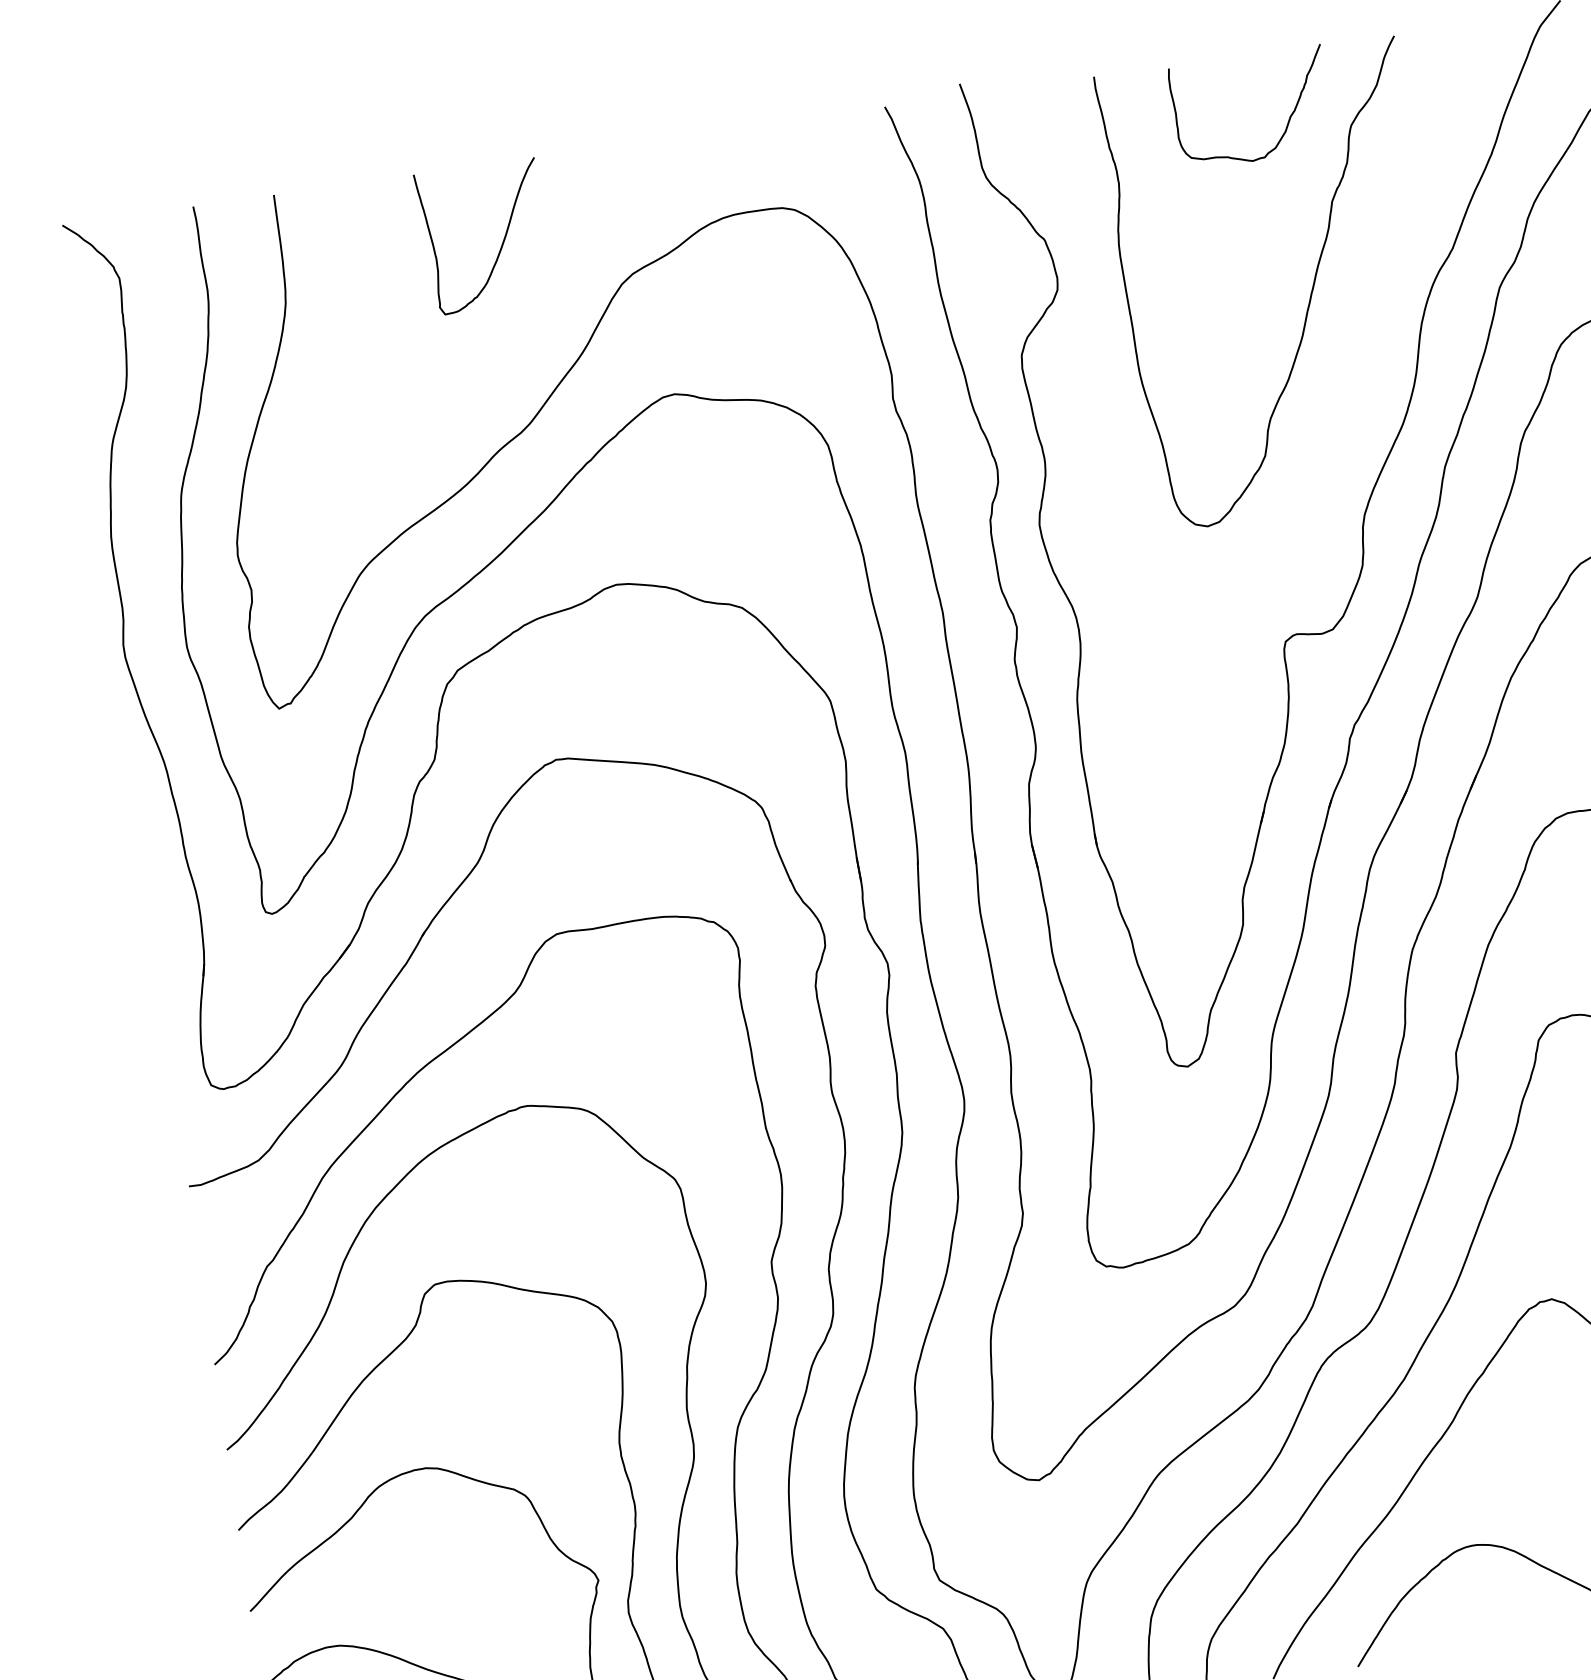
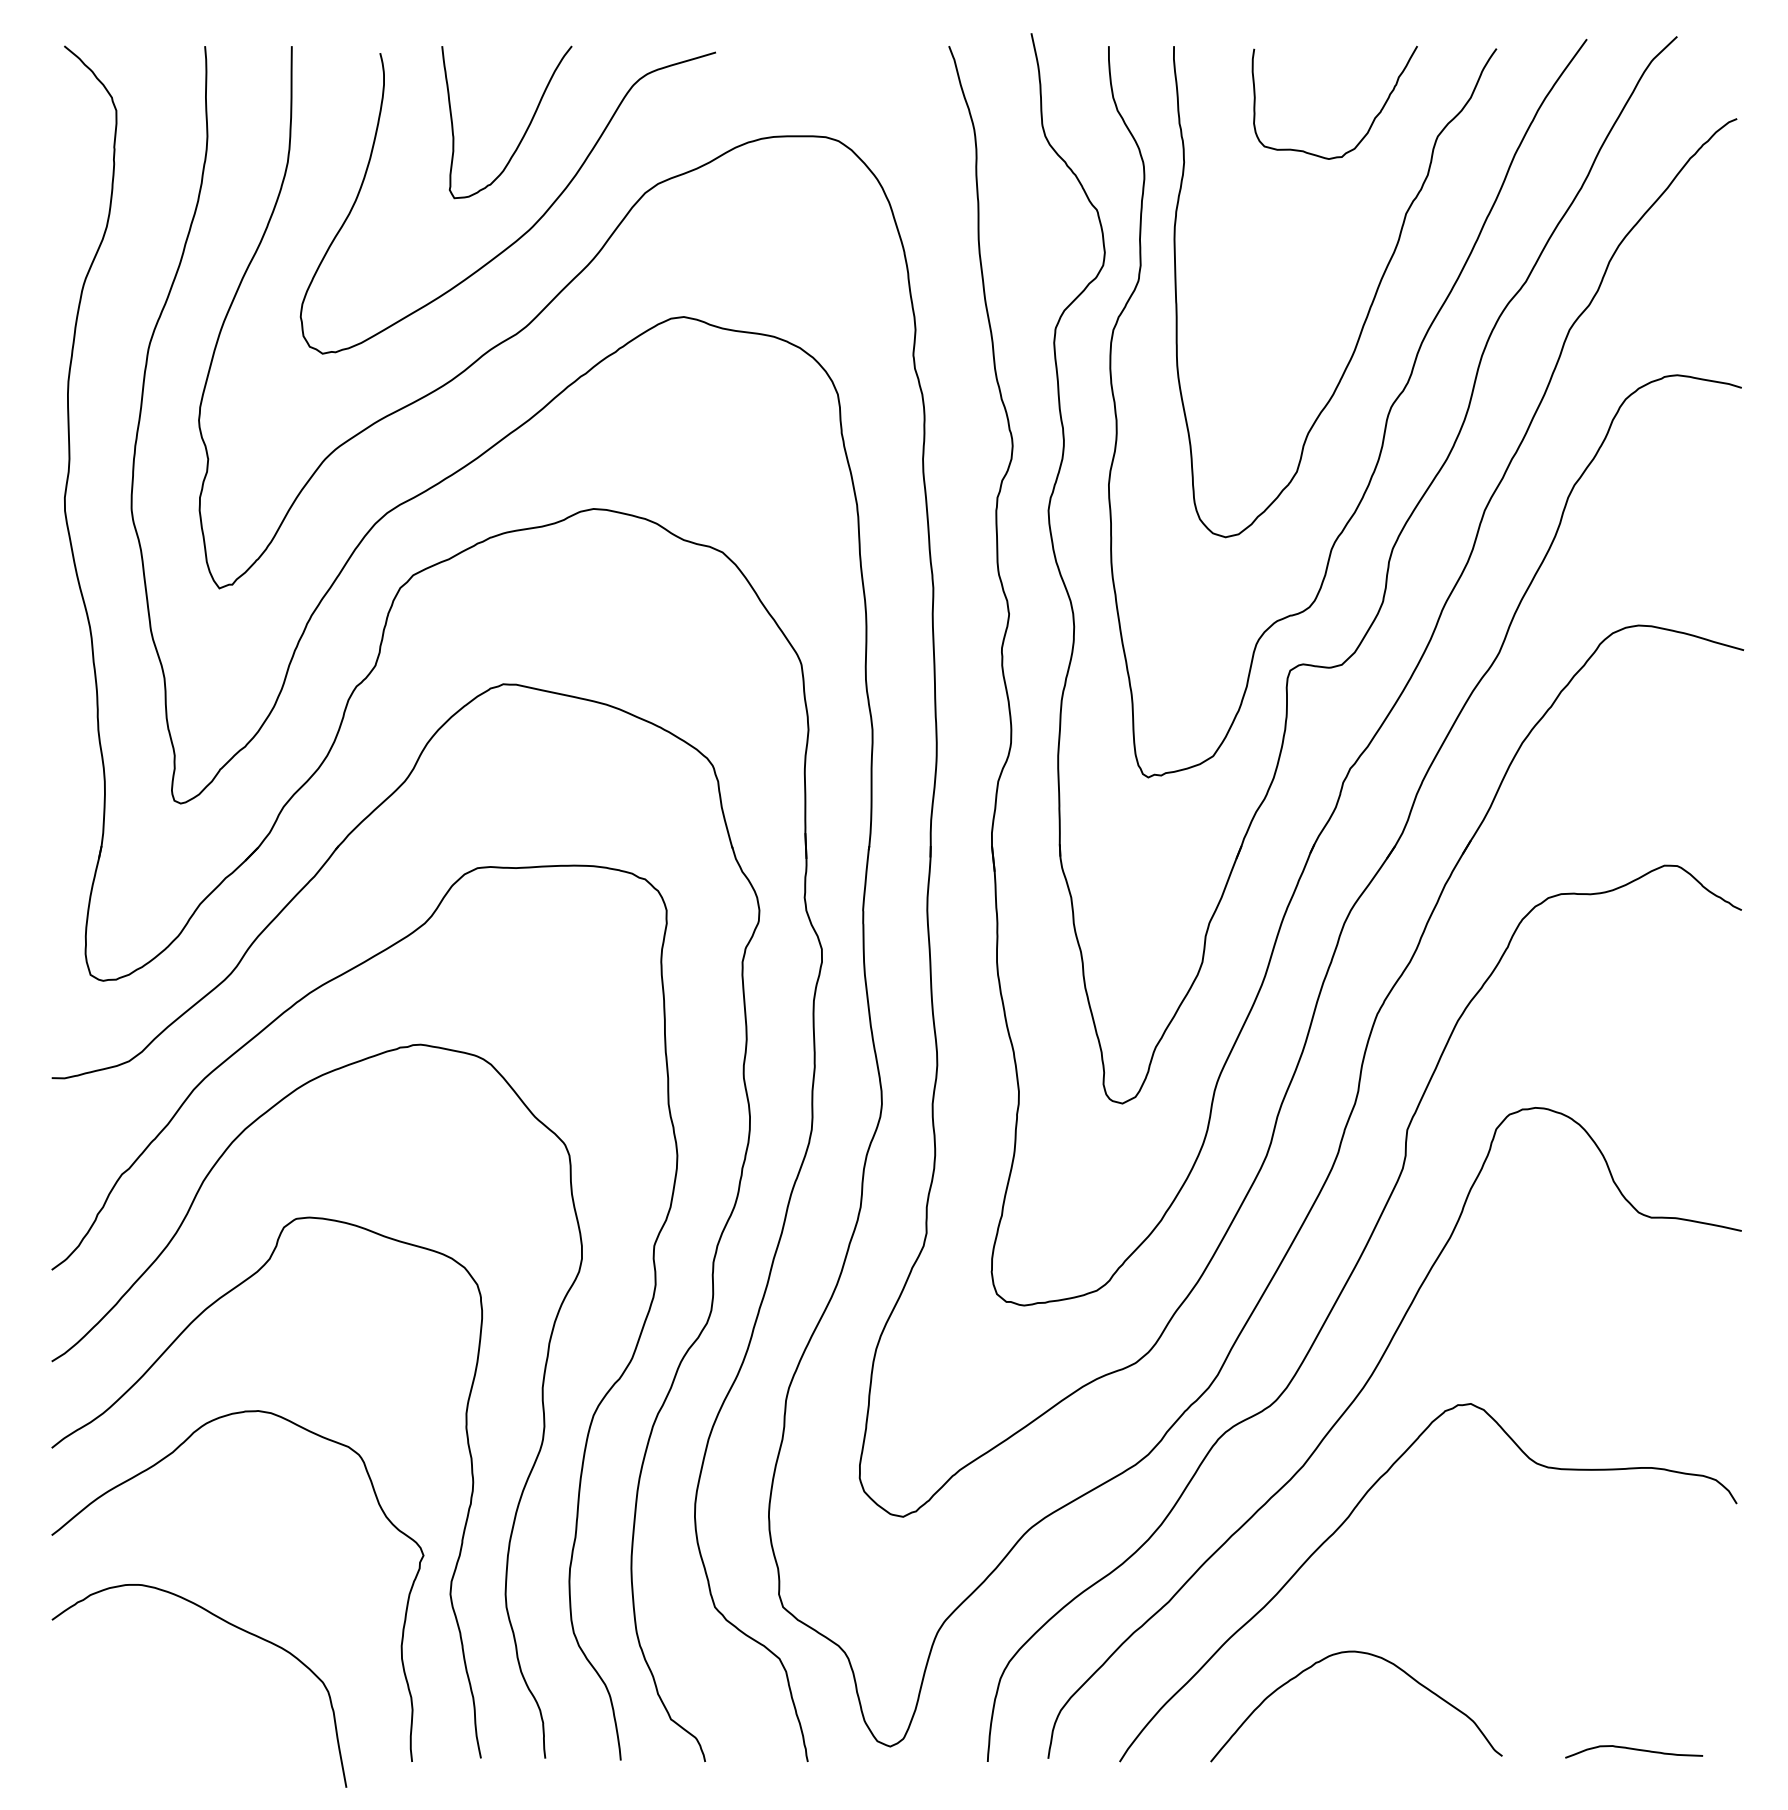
curve: (520, 330) -> (531, 226), added
curve: (1341, 393) -> (1386, 417), added

